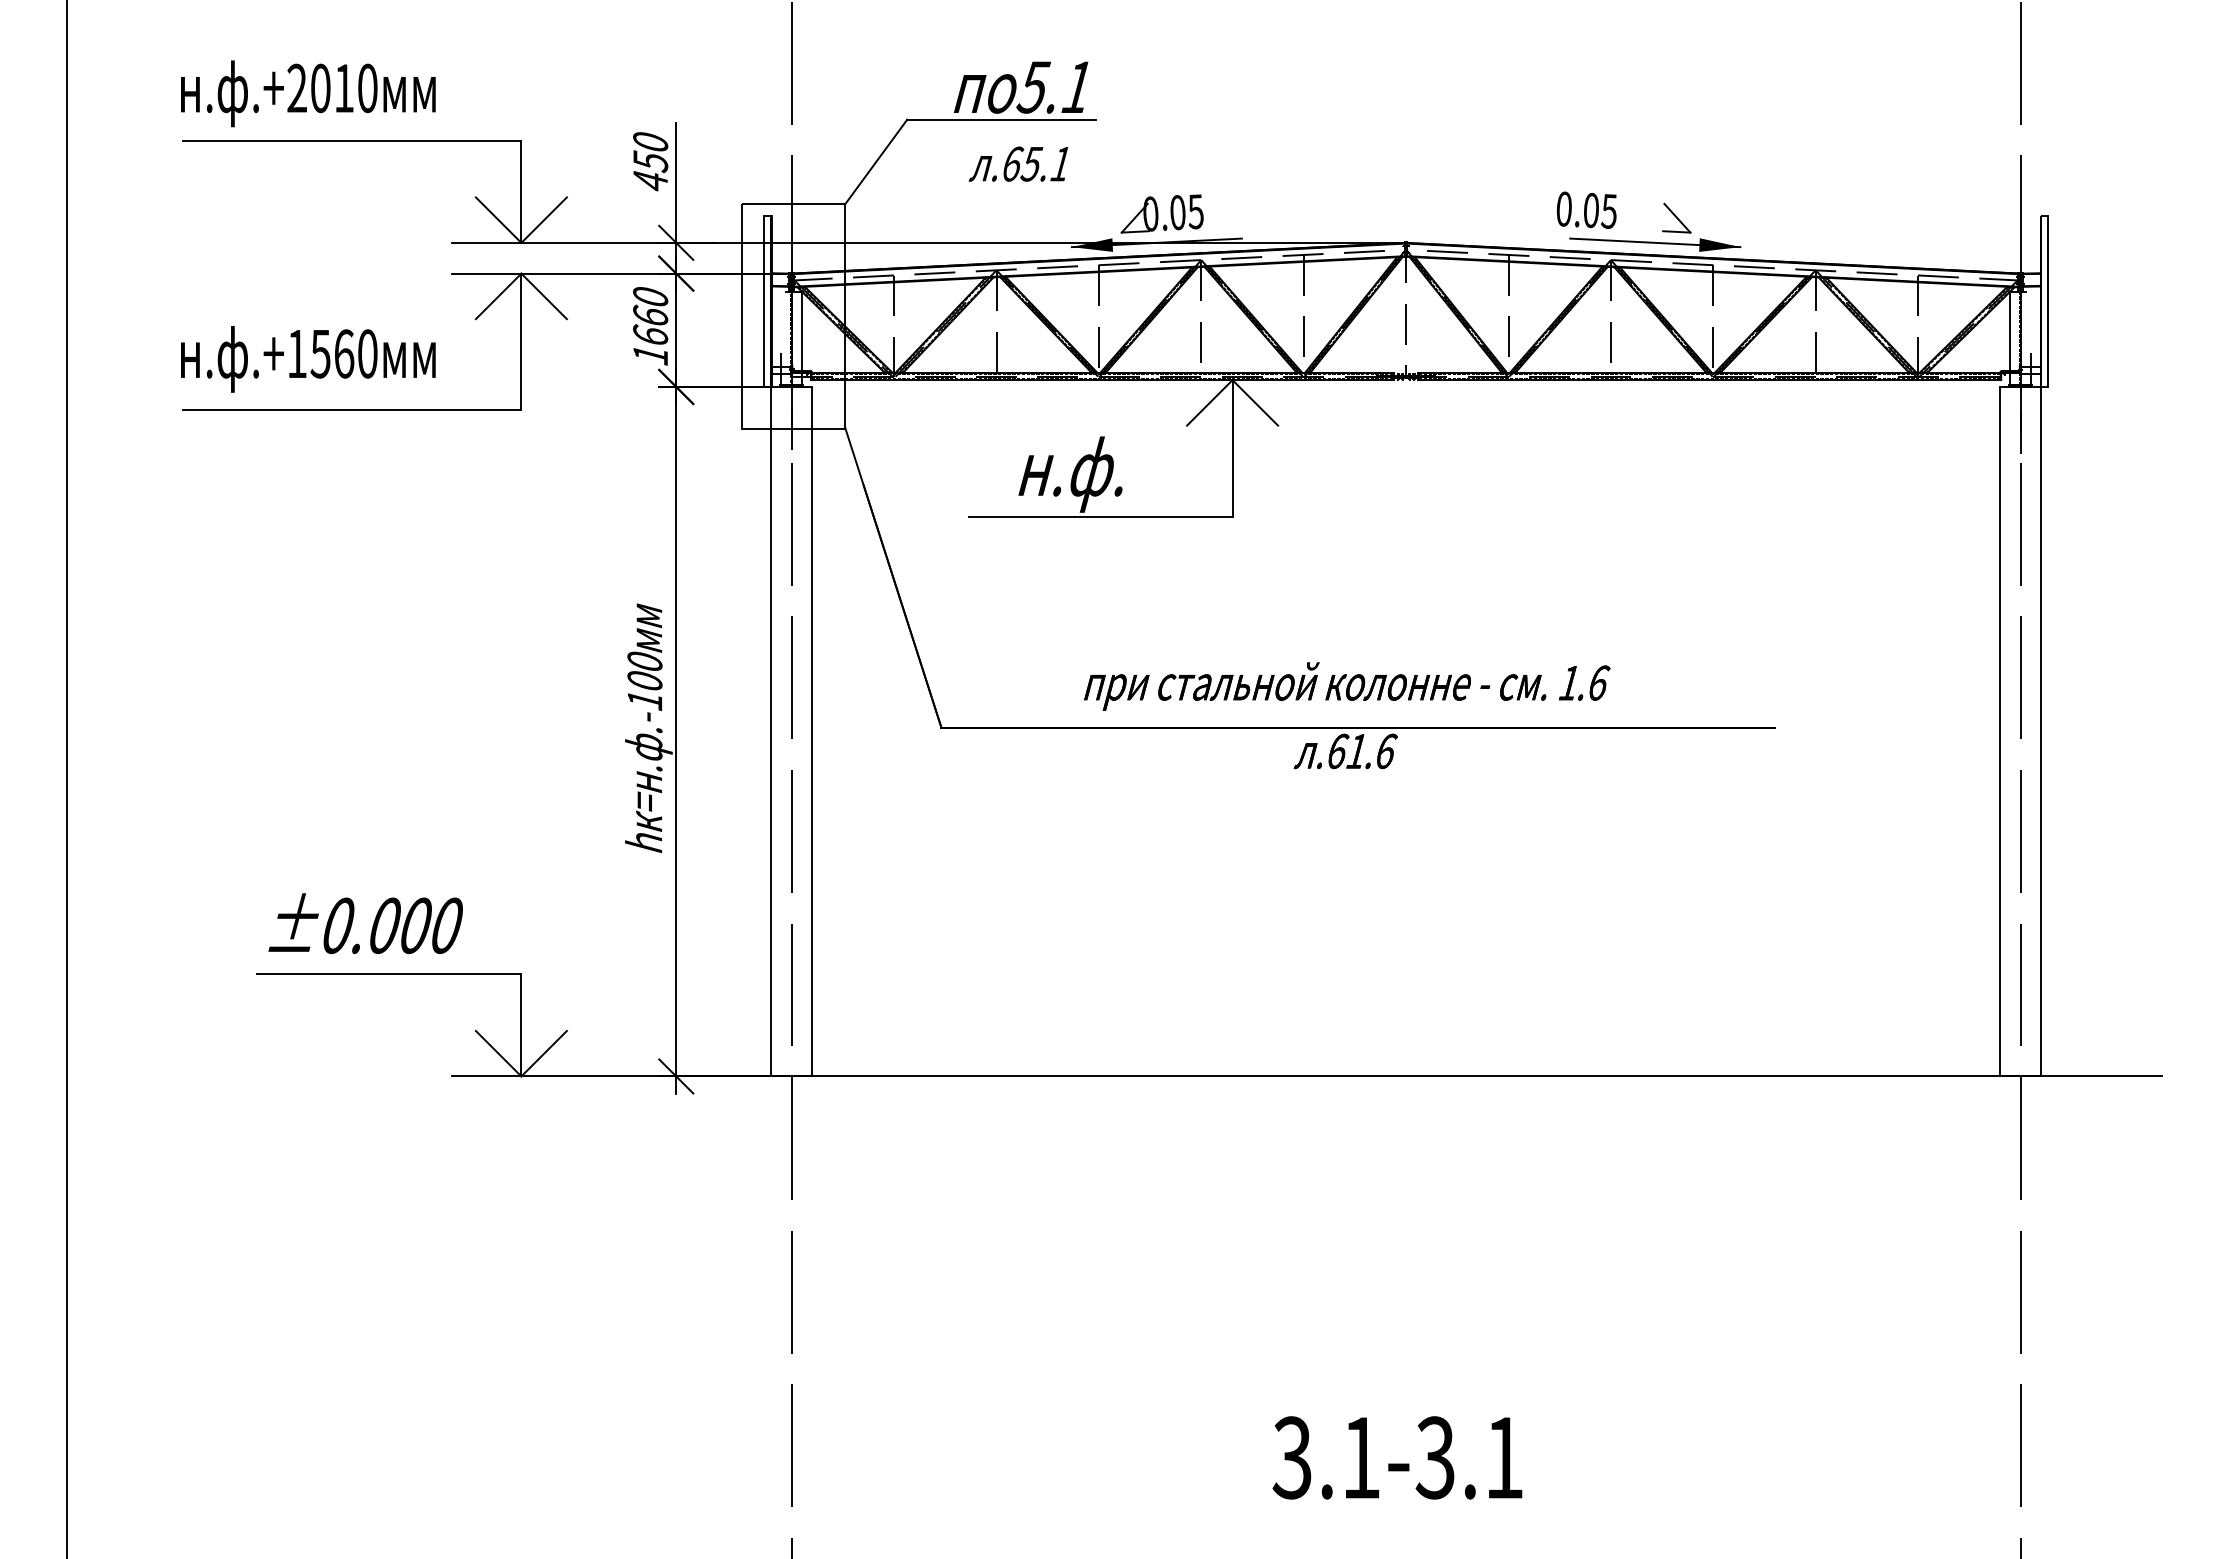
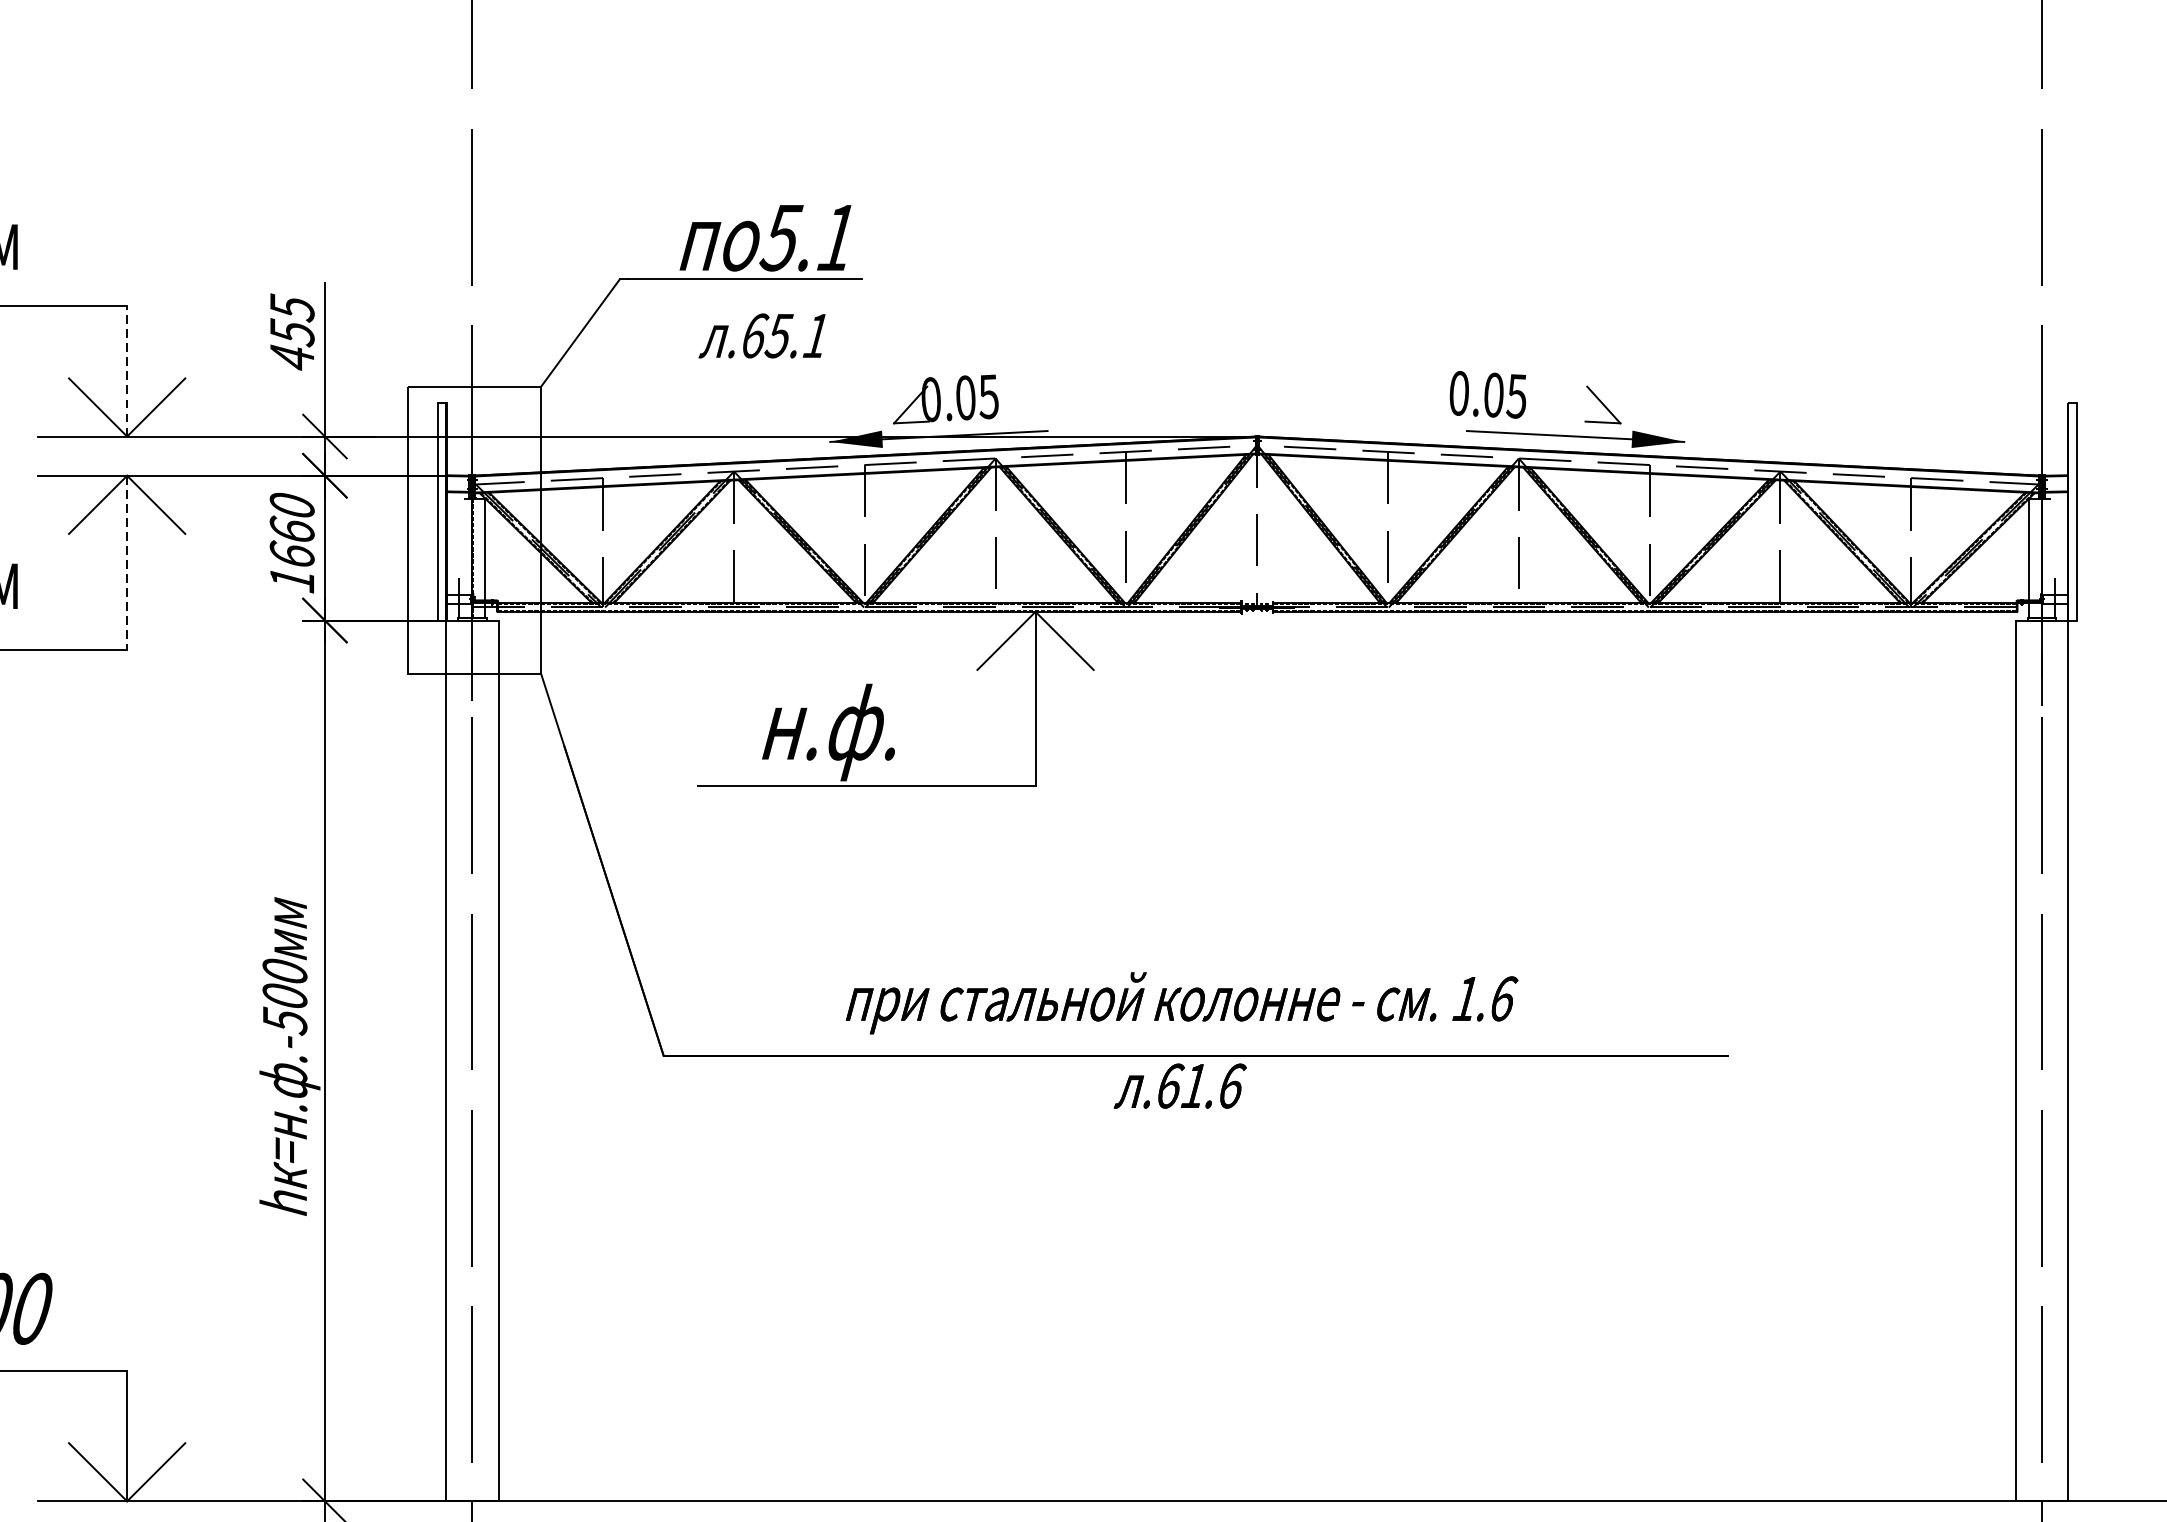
text: (650, 141) -> (292, 306), 450 -> 455
line: (521, 191) -> (127, 370), solid -> dashed
line: (521, 342) -> (127, 563), solid -> dashed
text: (645, 700) -> (285, 1021), .-100 -> .-500

